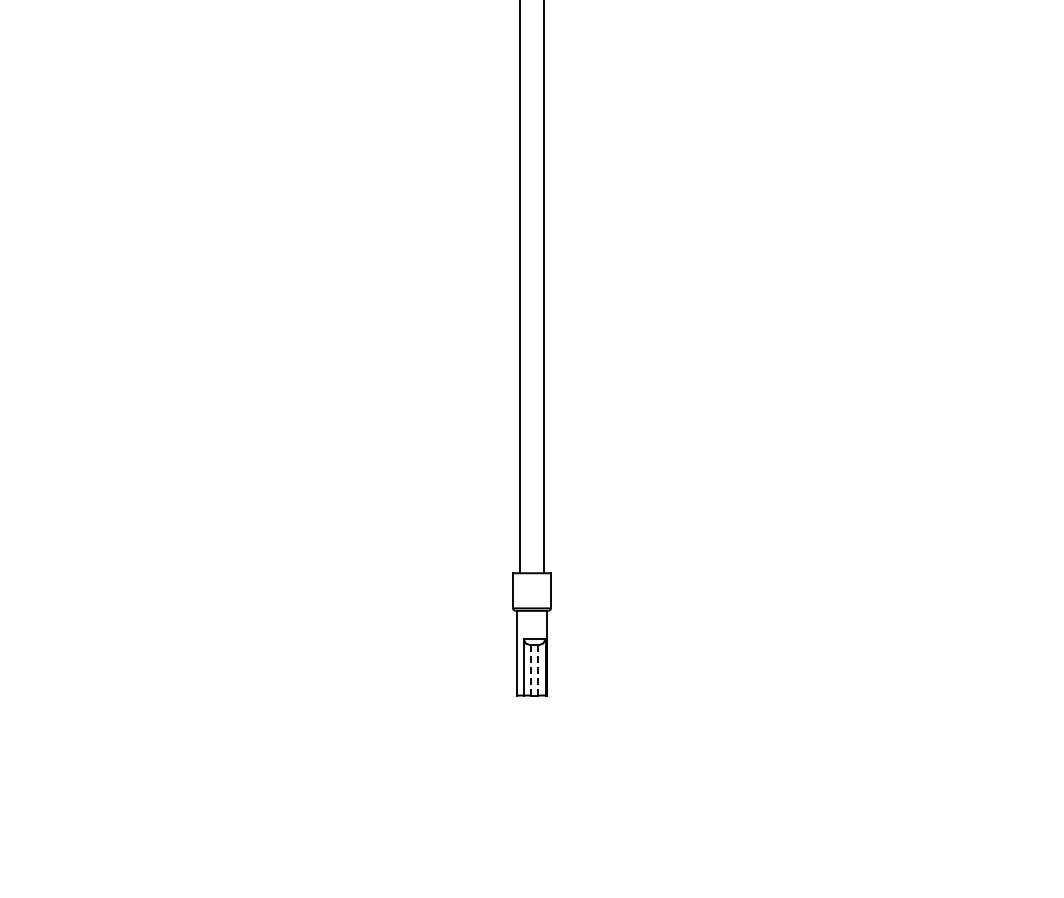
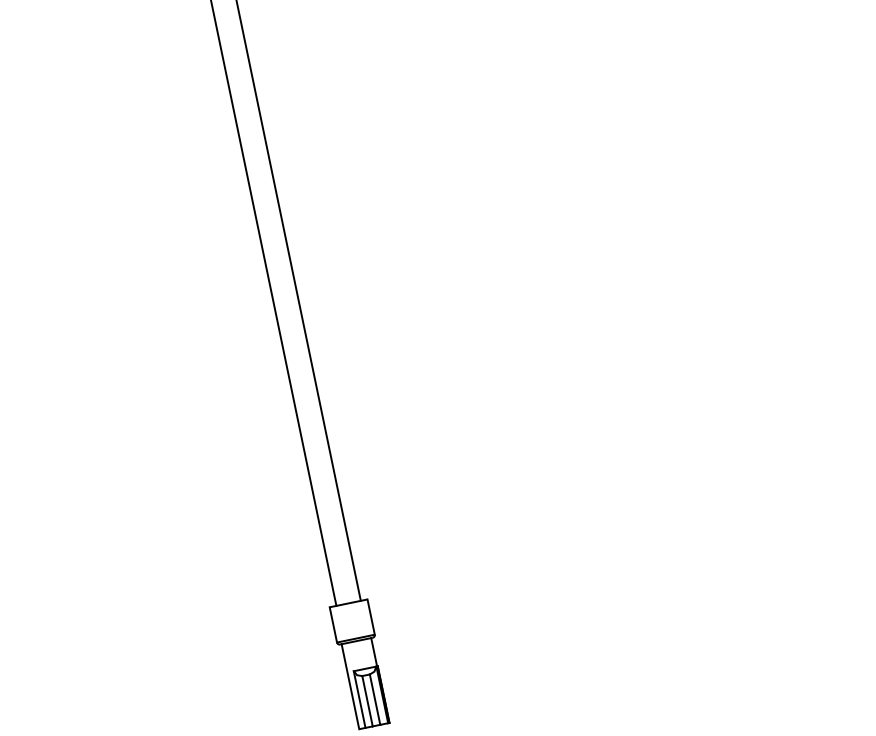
line: (538, 669) -> (375, 698), dashed -> solid
line: (530, 670) -> (367, 701), dashed -> solid

